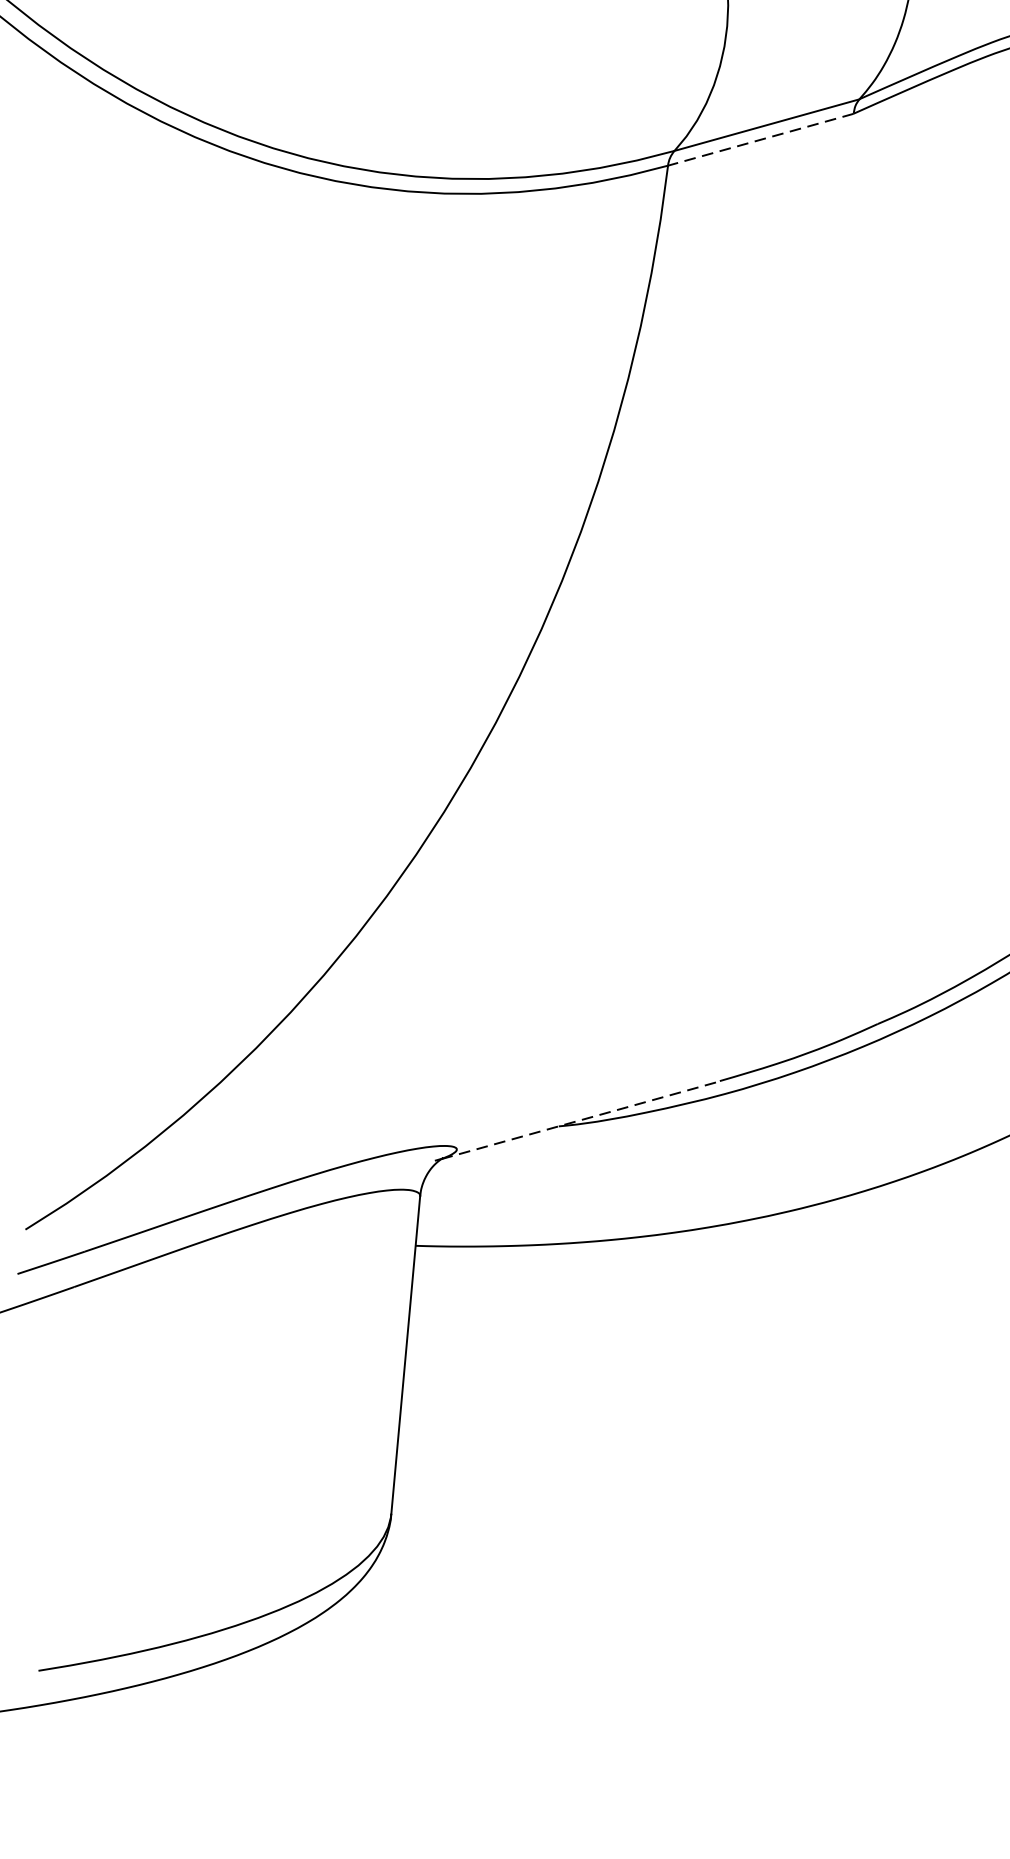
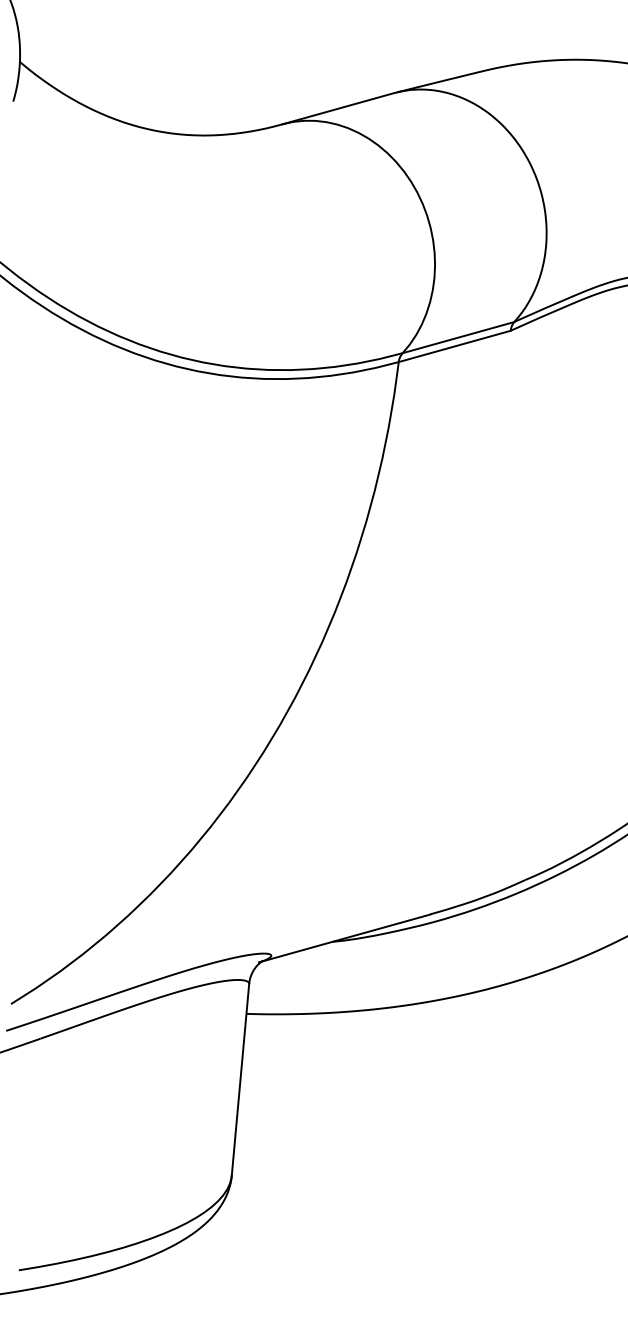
line: (760, 139) -> (454, 346), dashed -> solid
line: (581, 1119) -> (346, 937), dashed -> solid

